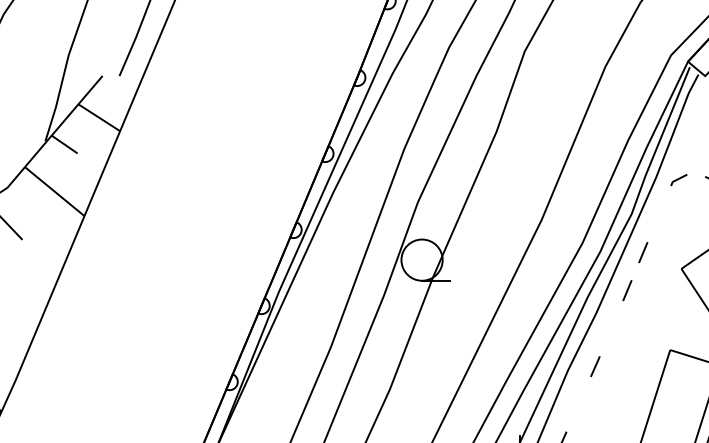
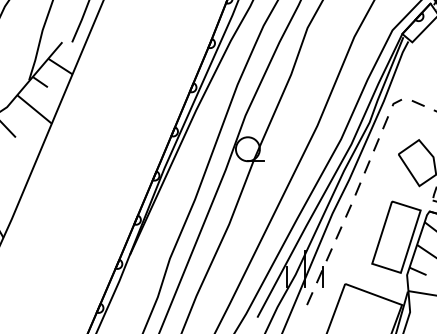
line: (658, 214) -> (385, 122), added
line: (610, 327) -> (357, 188), added
line: (578, 403) -> (338, 232), added

